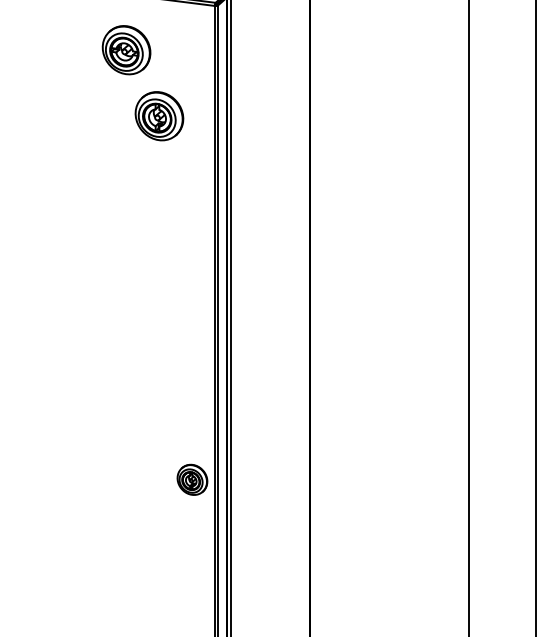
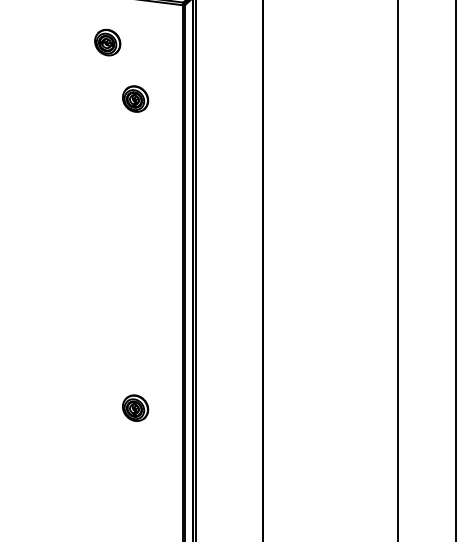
part: (126, 49) -> (107, 42), size x0.62
part: (159, 116) -> (135, 99), size x0.62
part: (192, 479) -> (135, 407), moved

